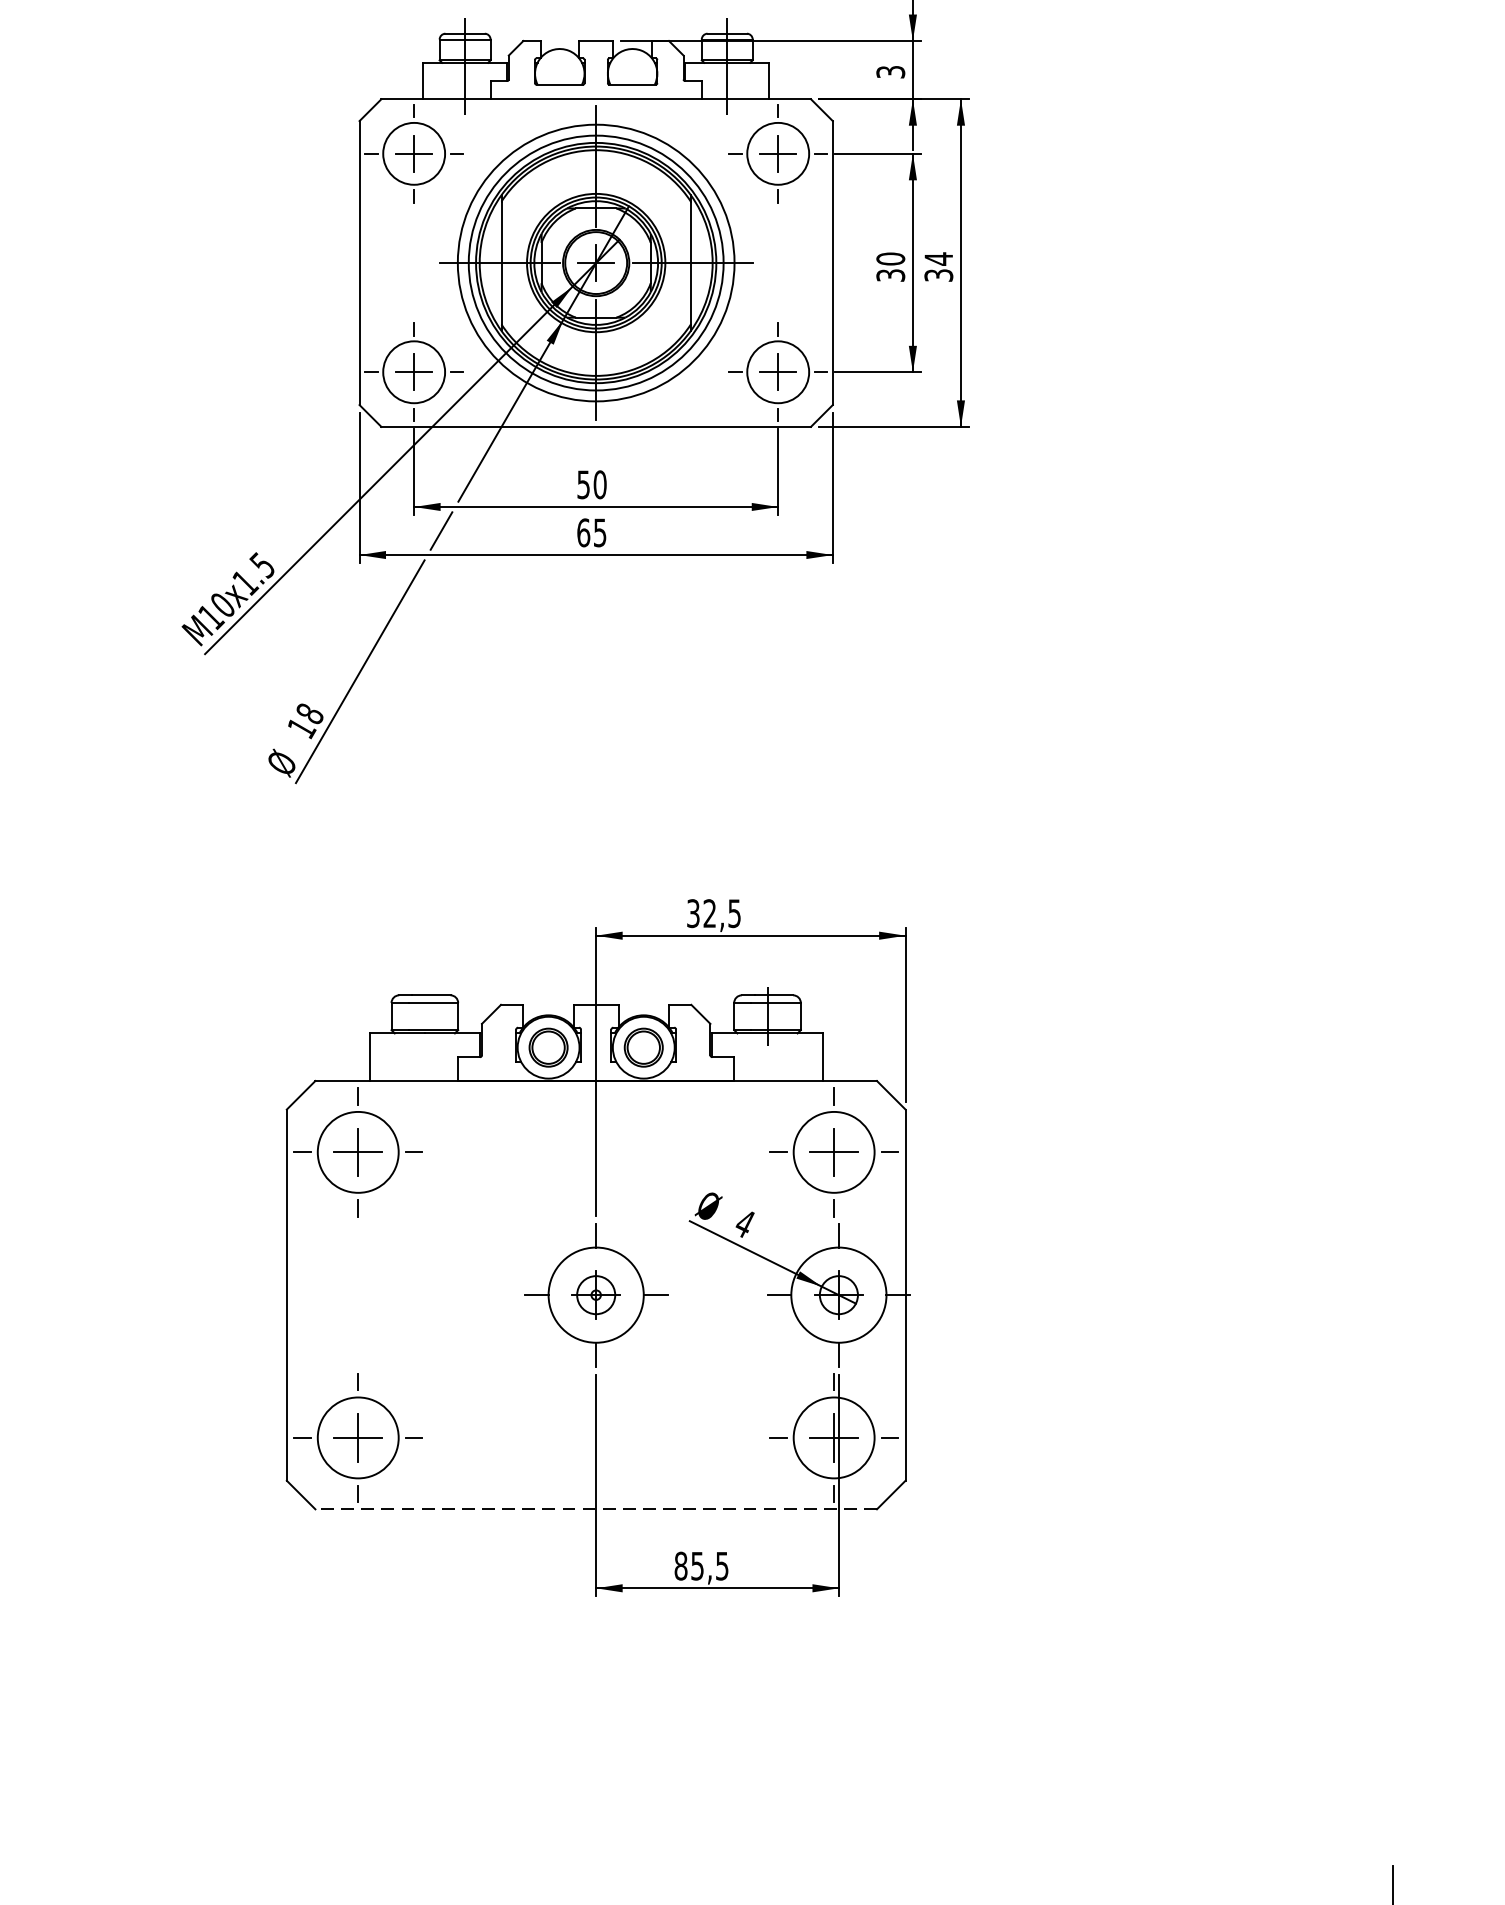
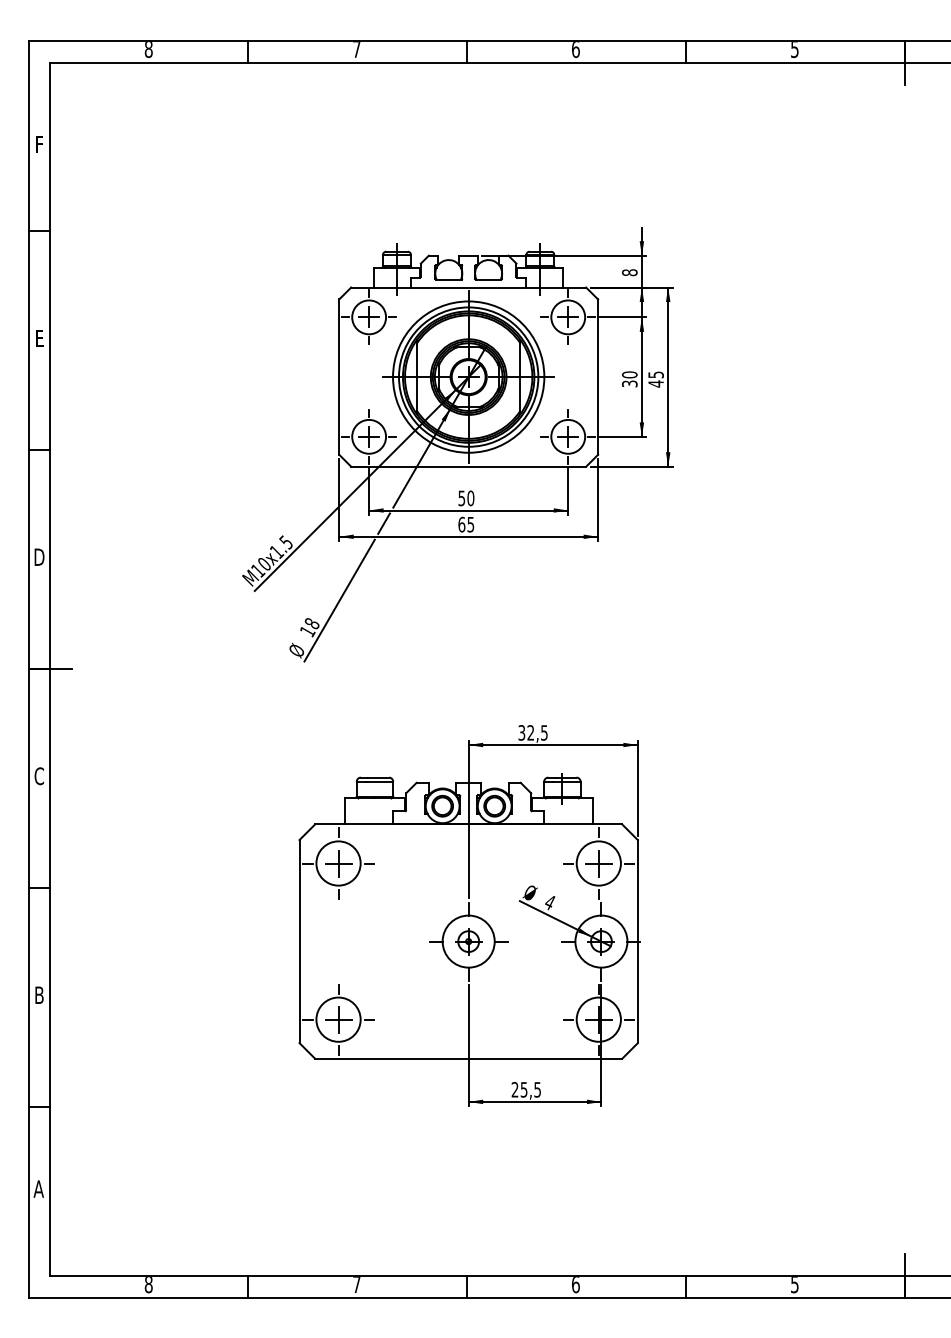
text: (890, 71) -> (629, 272), 3 -> 8
text: (937, 267) -> (655, 379), 34 -> 45
line: (595, 1508) -> (468, 1058), dashed -> solid
text: (679, 1565) -> (514, 1089), 85,5 -> 25,5

